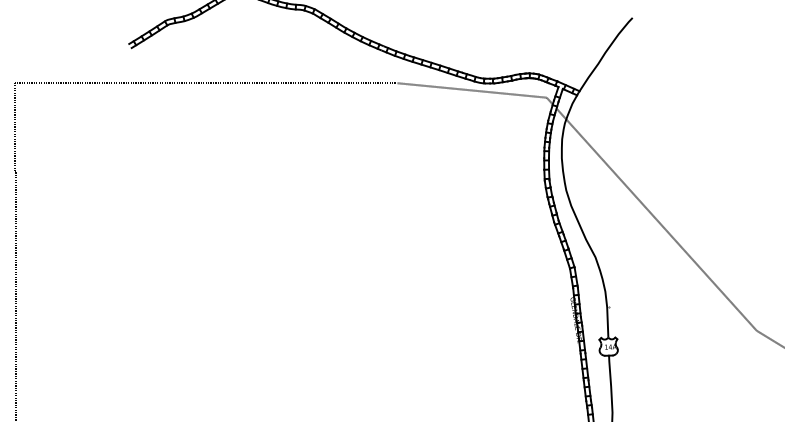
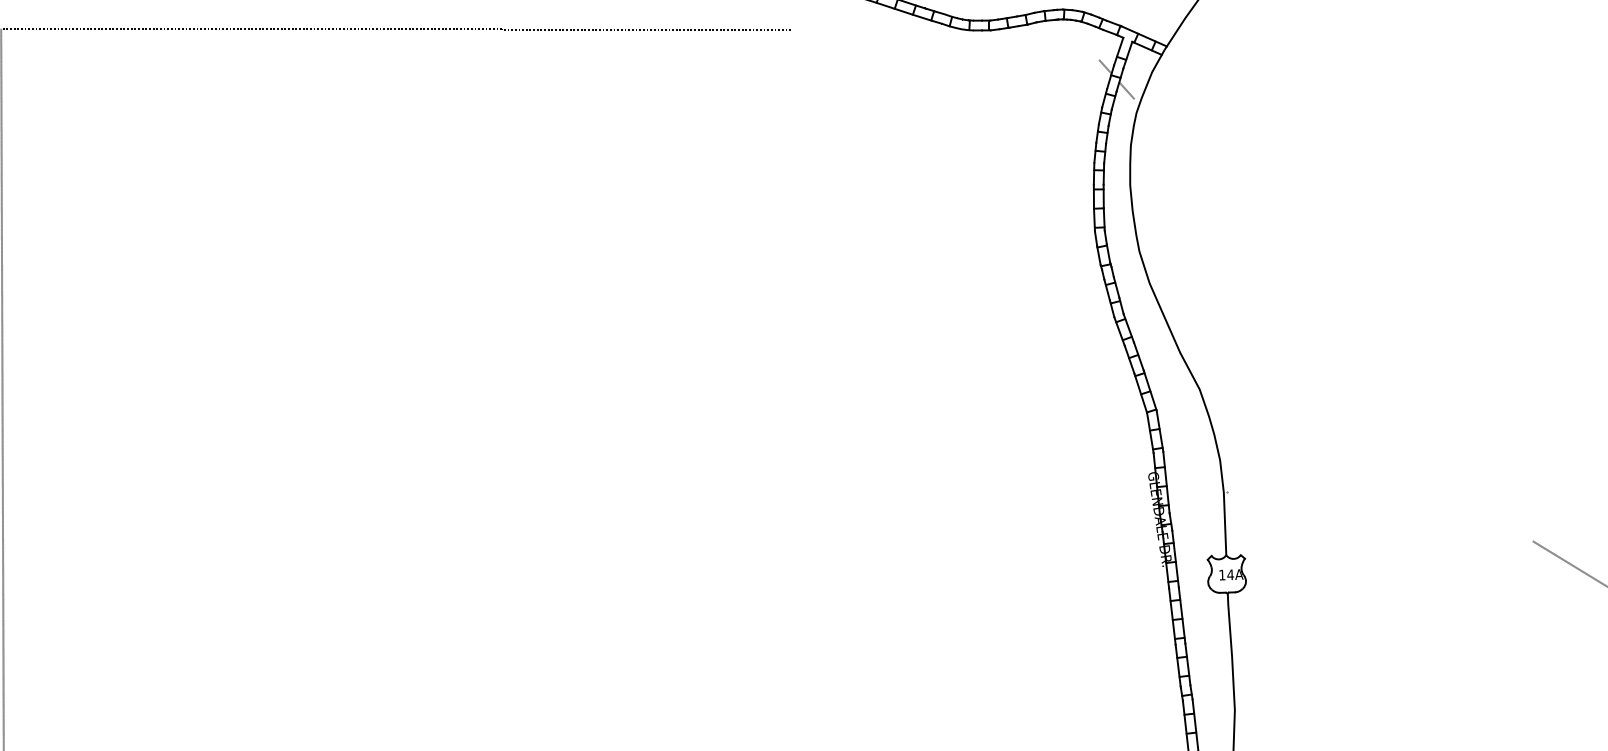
line: (471, 90) -> (943, 44), removed
line: (659, 223) -> (1331, 319), removed

